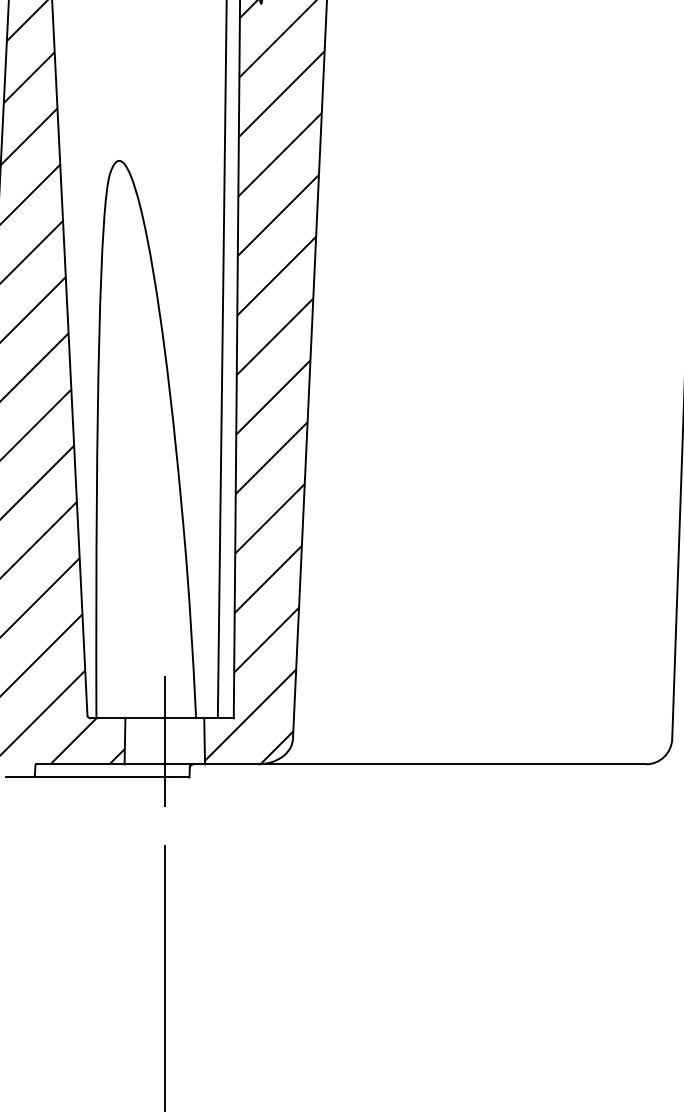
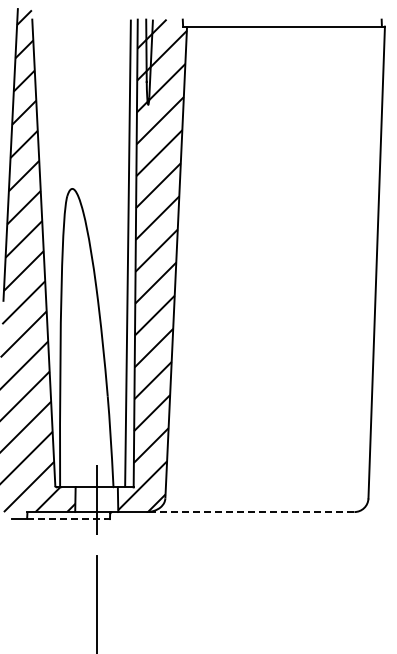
line: (451, 765) -> (250, 512), solid -> dashed
line: (108, 778) -> (66, 519), solid -> dashed

